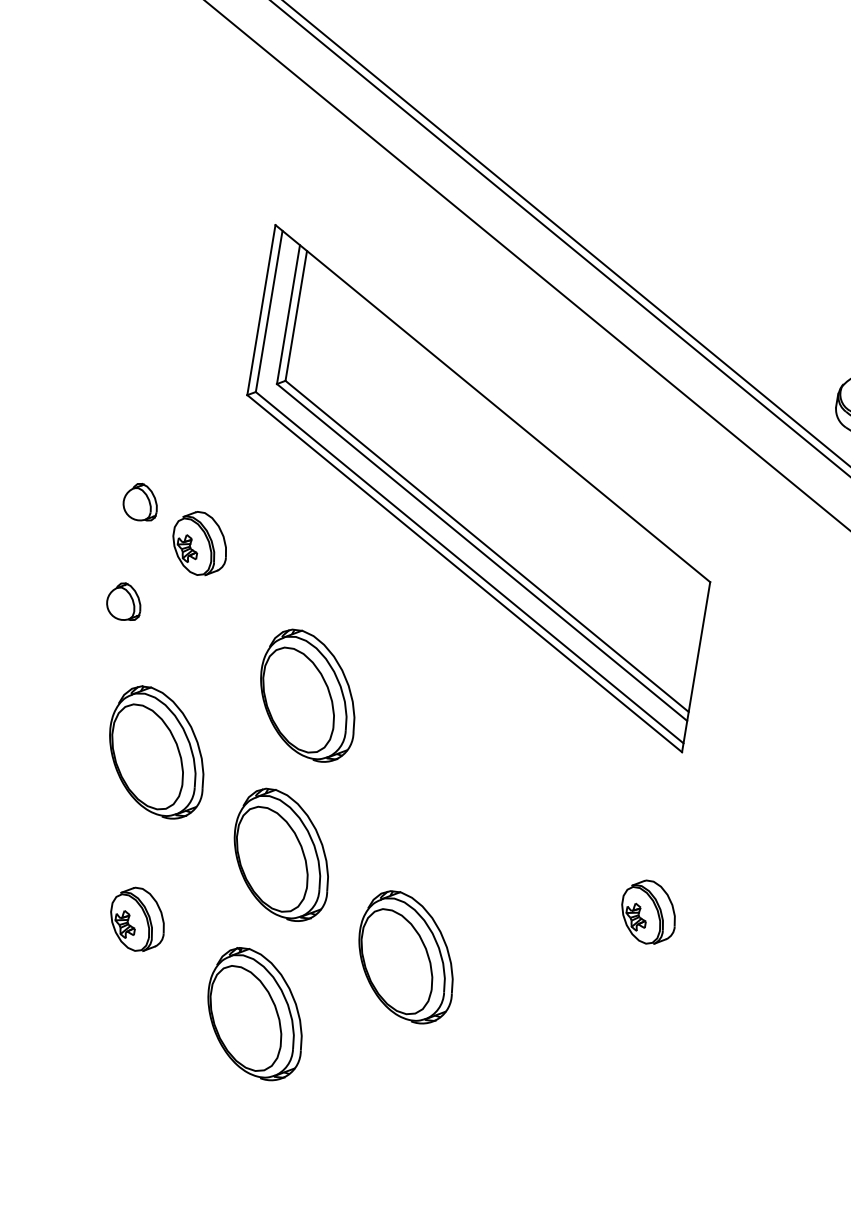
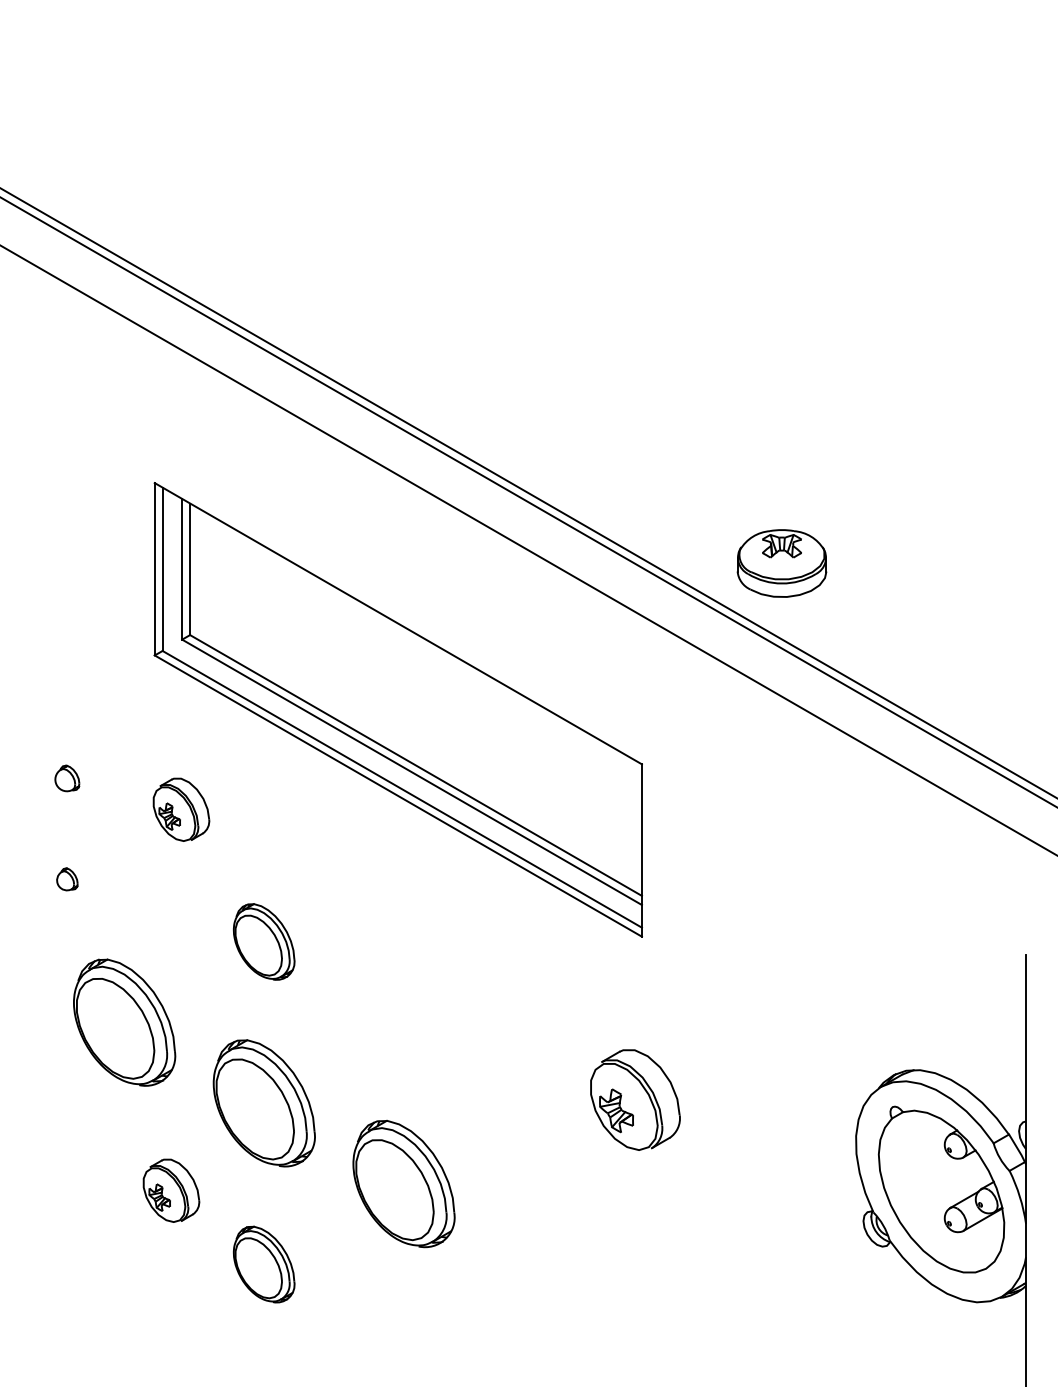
part: (141, 502) -> (67, 778), size x0.7
part: (200, 543) -> (181, 809), moved
part: (124, 601) -> (67, 879), size x0.6
part: (307, 695) -> (263, 941), size x0.6
part: (648, 912) -> (635, 1100), size x1.6
part: (137, 919) -> (171, 1190), moved
part: (255, 1013) -> (263, 1264), size x0.6

